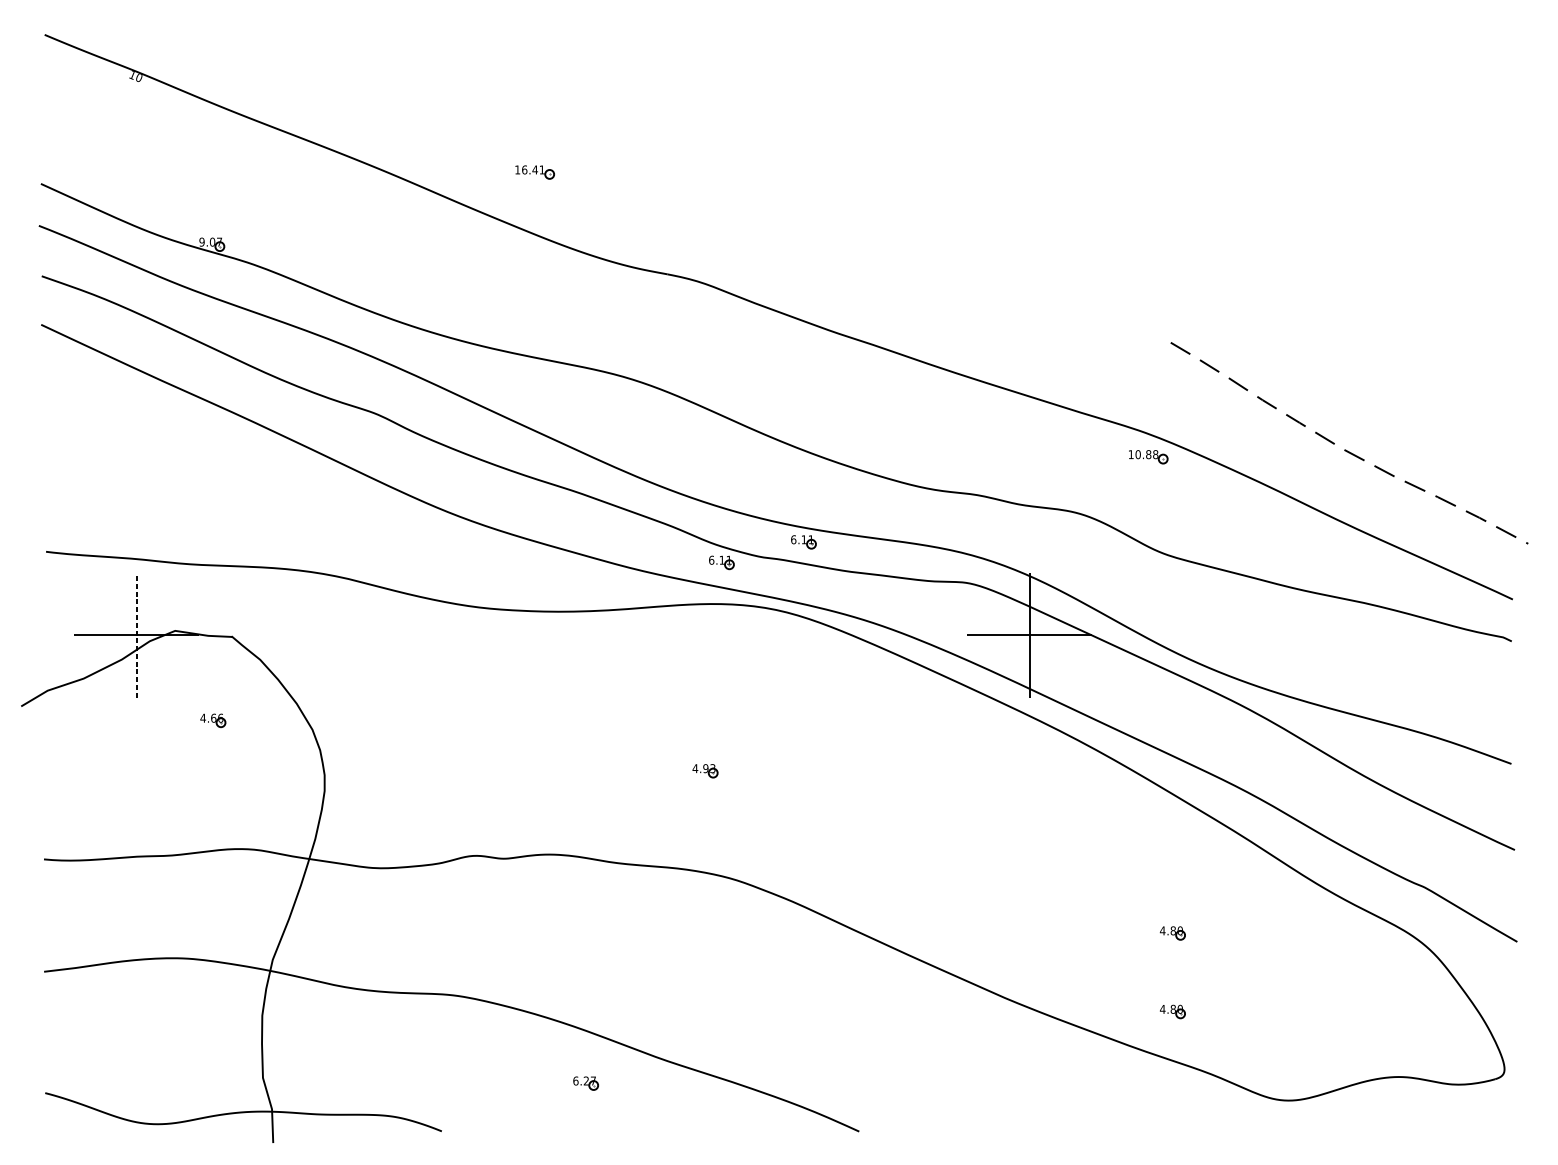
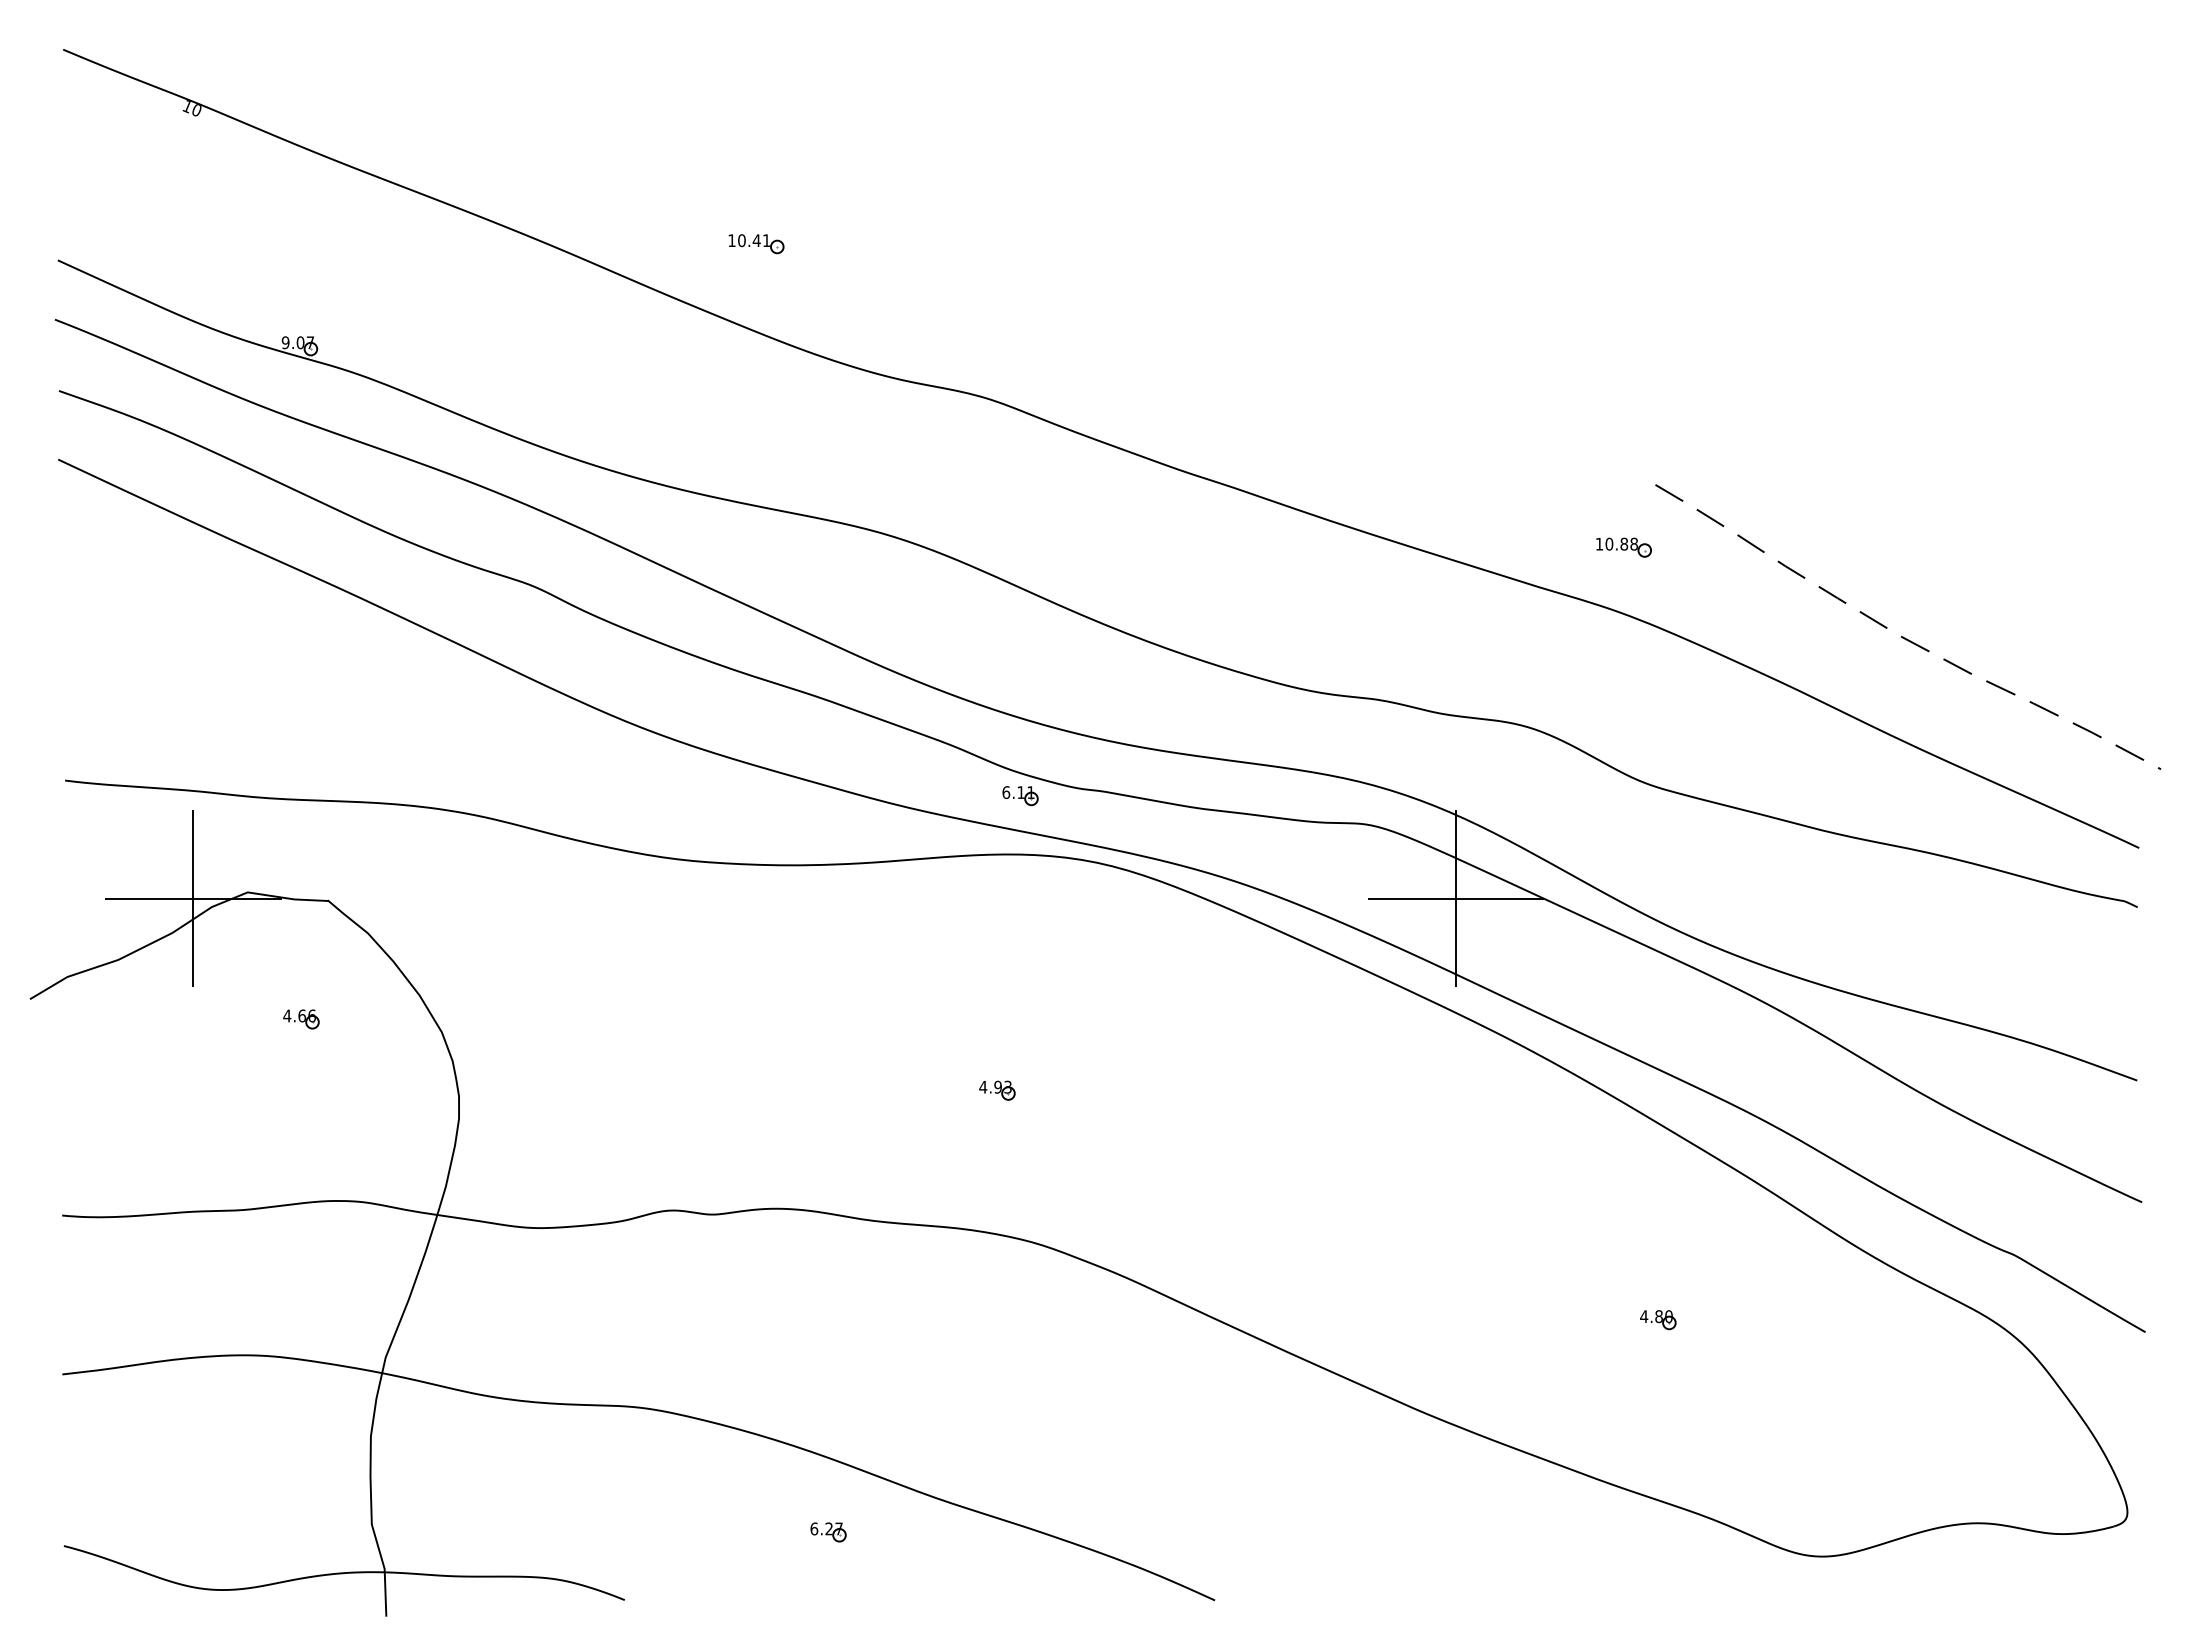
text: (524, 169) -> (741, 240), 16.41 -> 10.41
part: (1148, 456) -> (1623, 547), moved
part: (803, 542) -> (1136, 767), removed
line: (136, 635) -> (193, 898), dashed -> solid
part: (1172, 1012) -> (1658, 1431), removed

